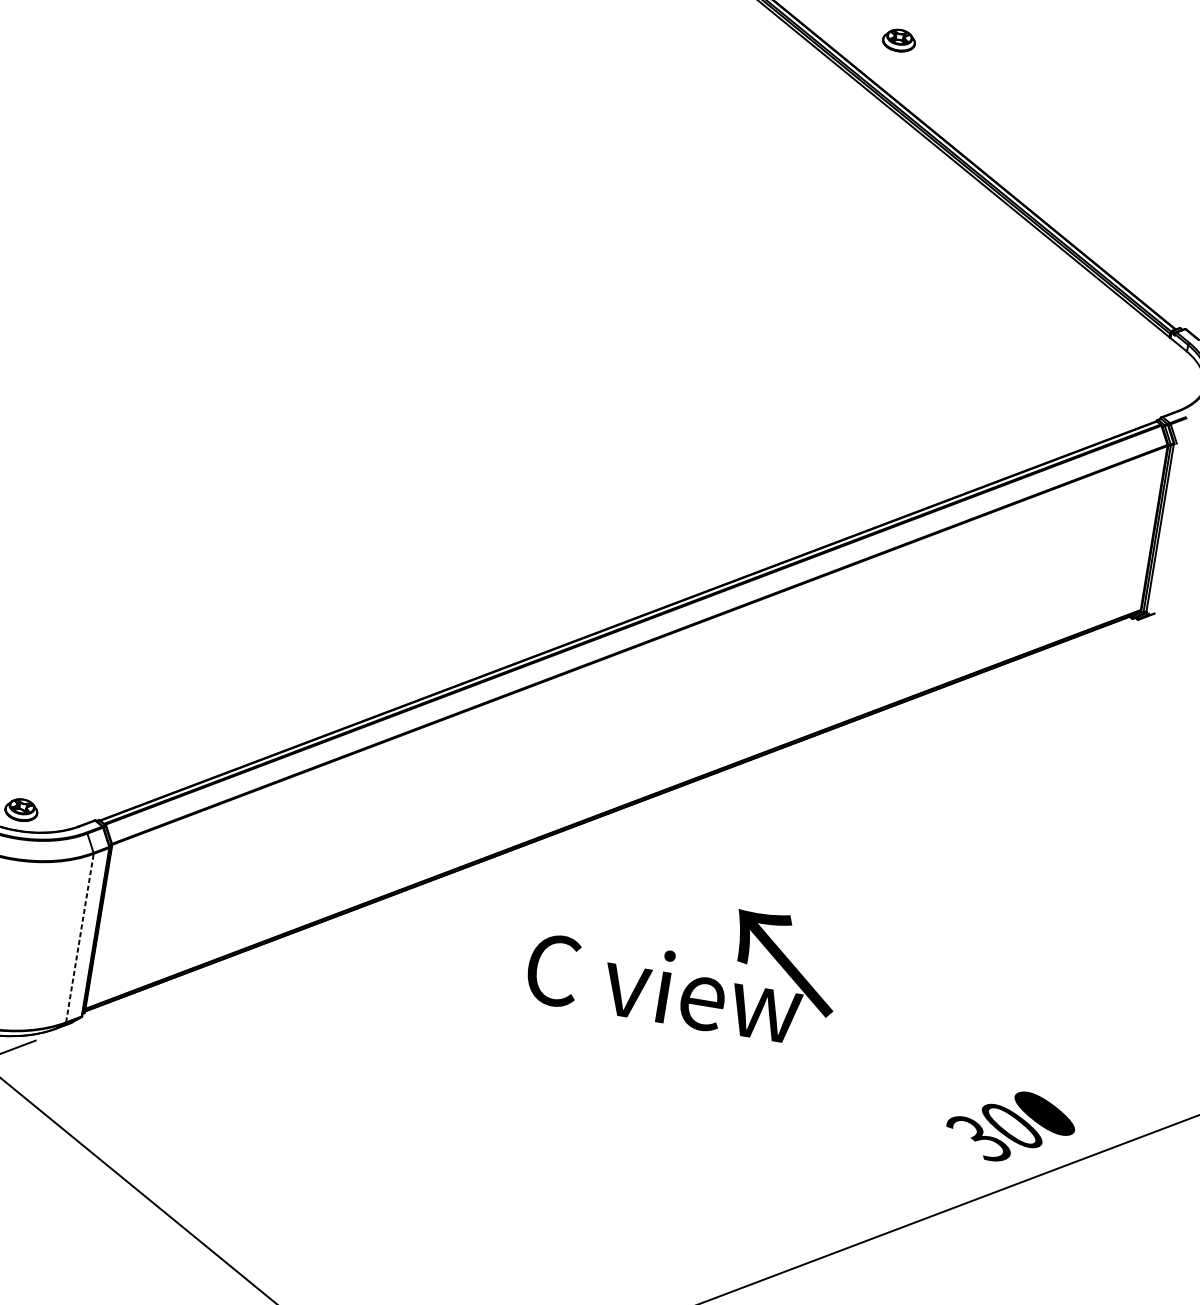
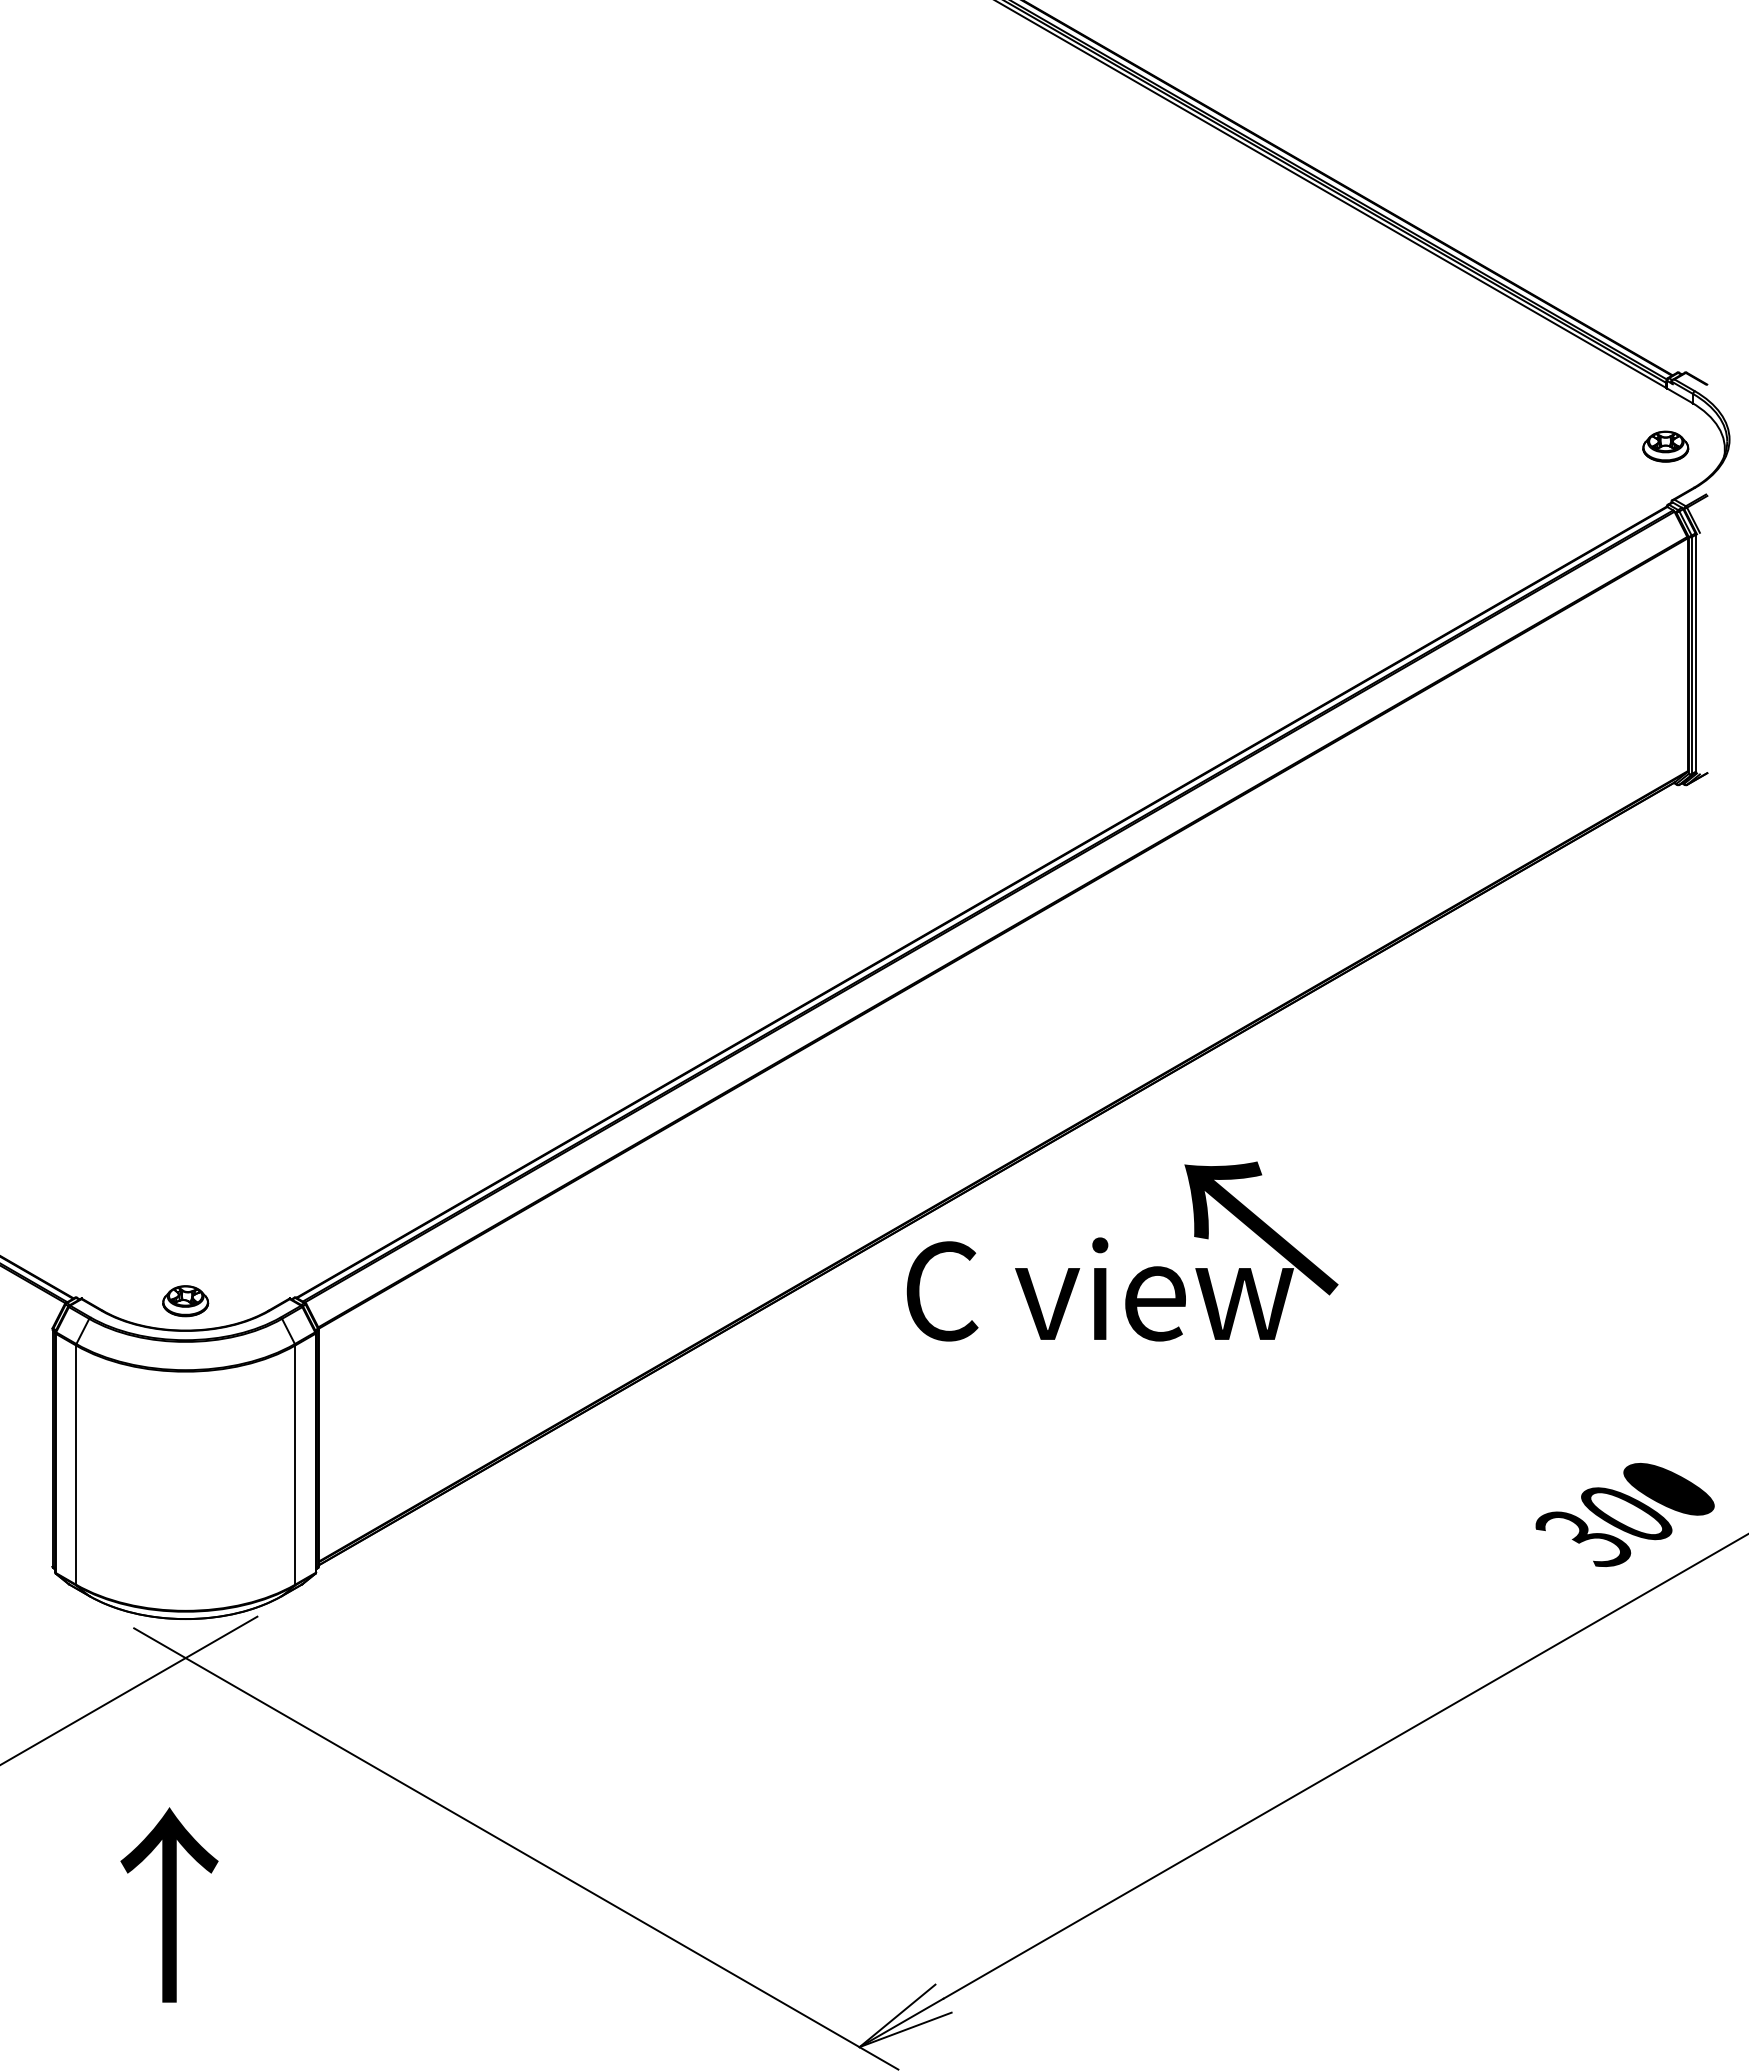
part: (899, 40) -> (1665, 446), moved
line: (79, 938) -> (295, 1465), dashed -> solid
text: (684, 963) -> (1122, 1251), moved

